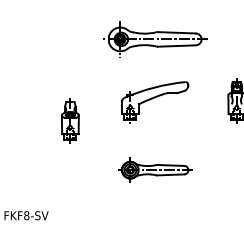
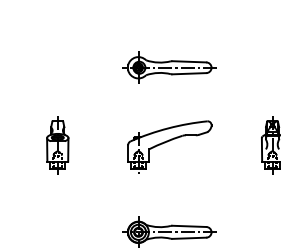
part: (155, 39) -> (170, 67), size x0.71
part: (70, 120) -> (57, 144), moved

